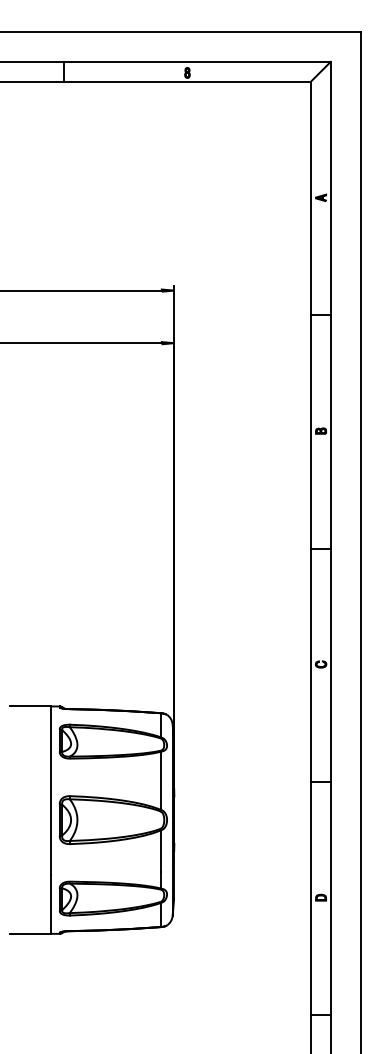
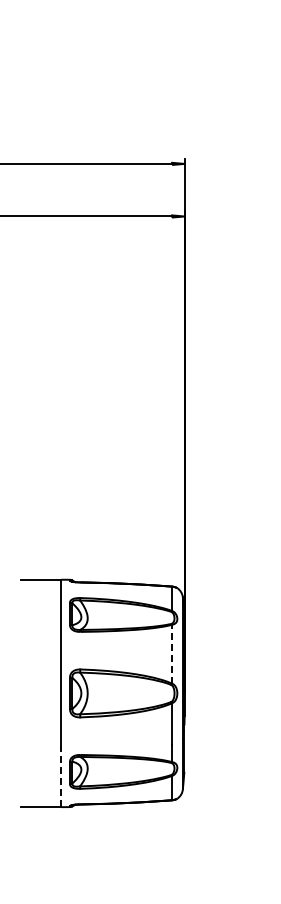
line: (161, 780) -> (171, 653), solid -> dashed
line: (50, 904) -> (60, 777), solid -> dashed

